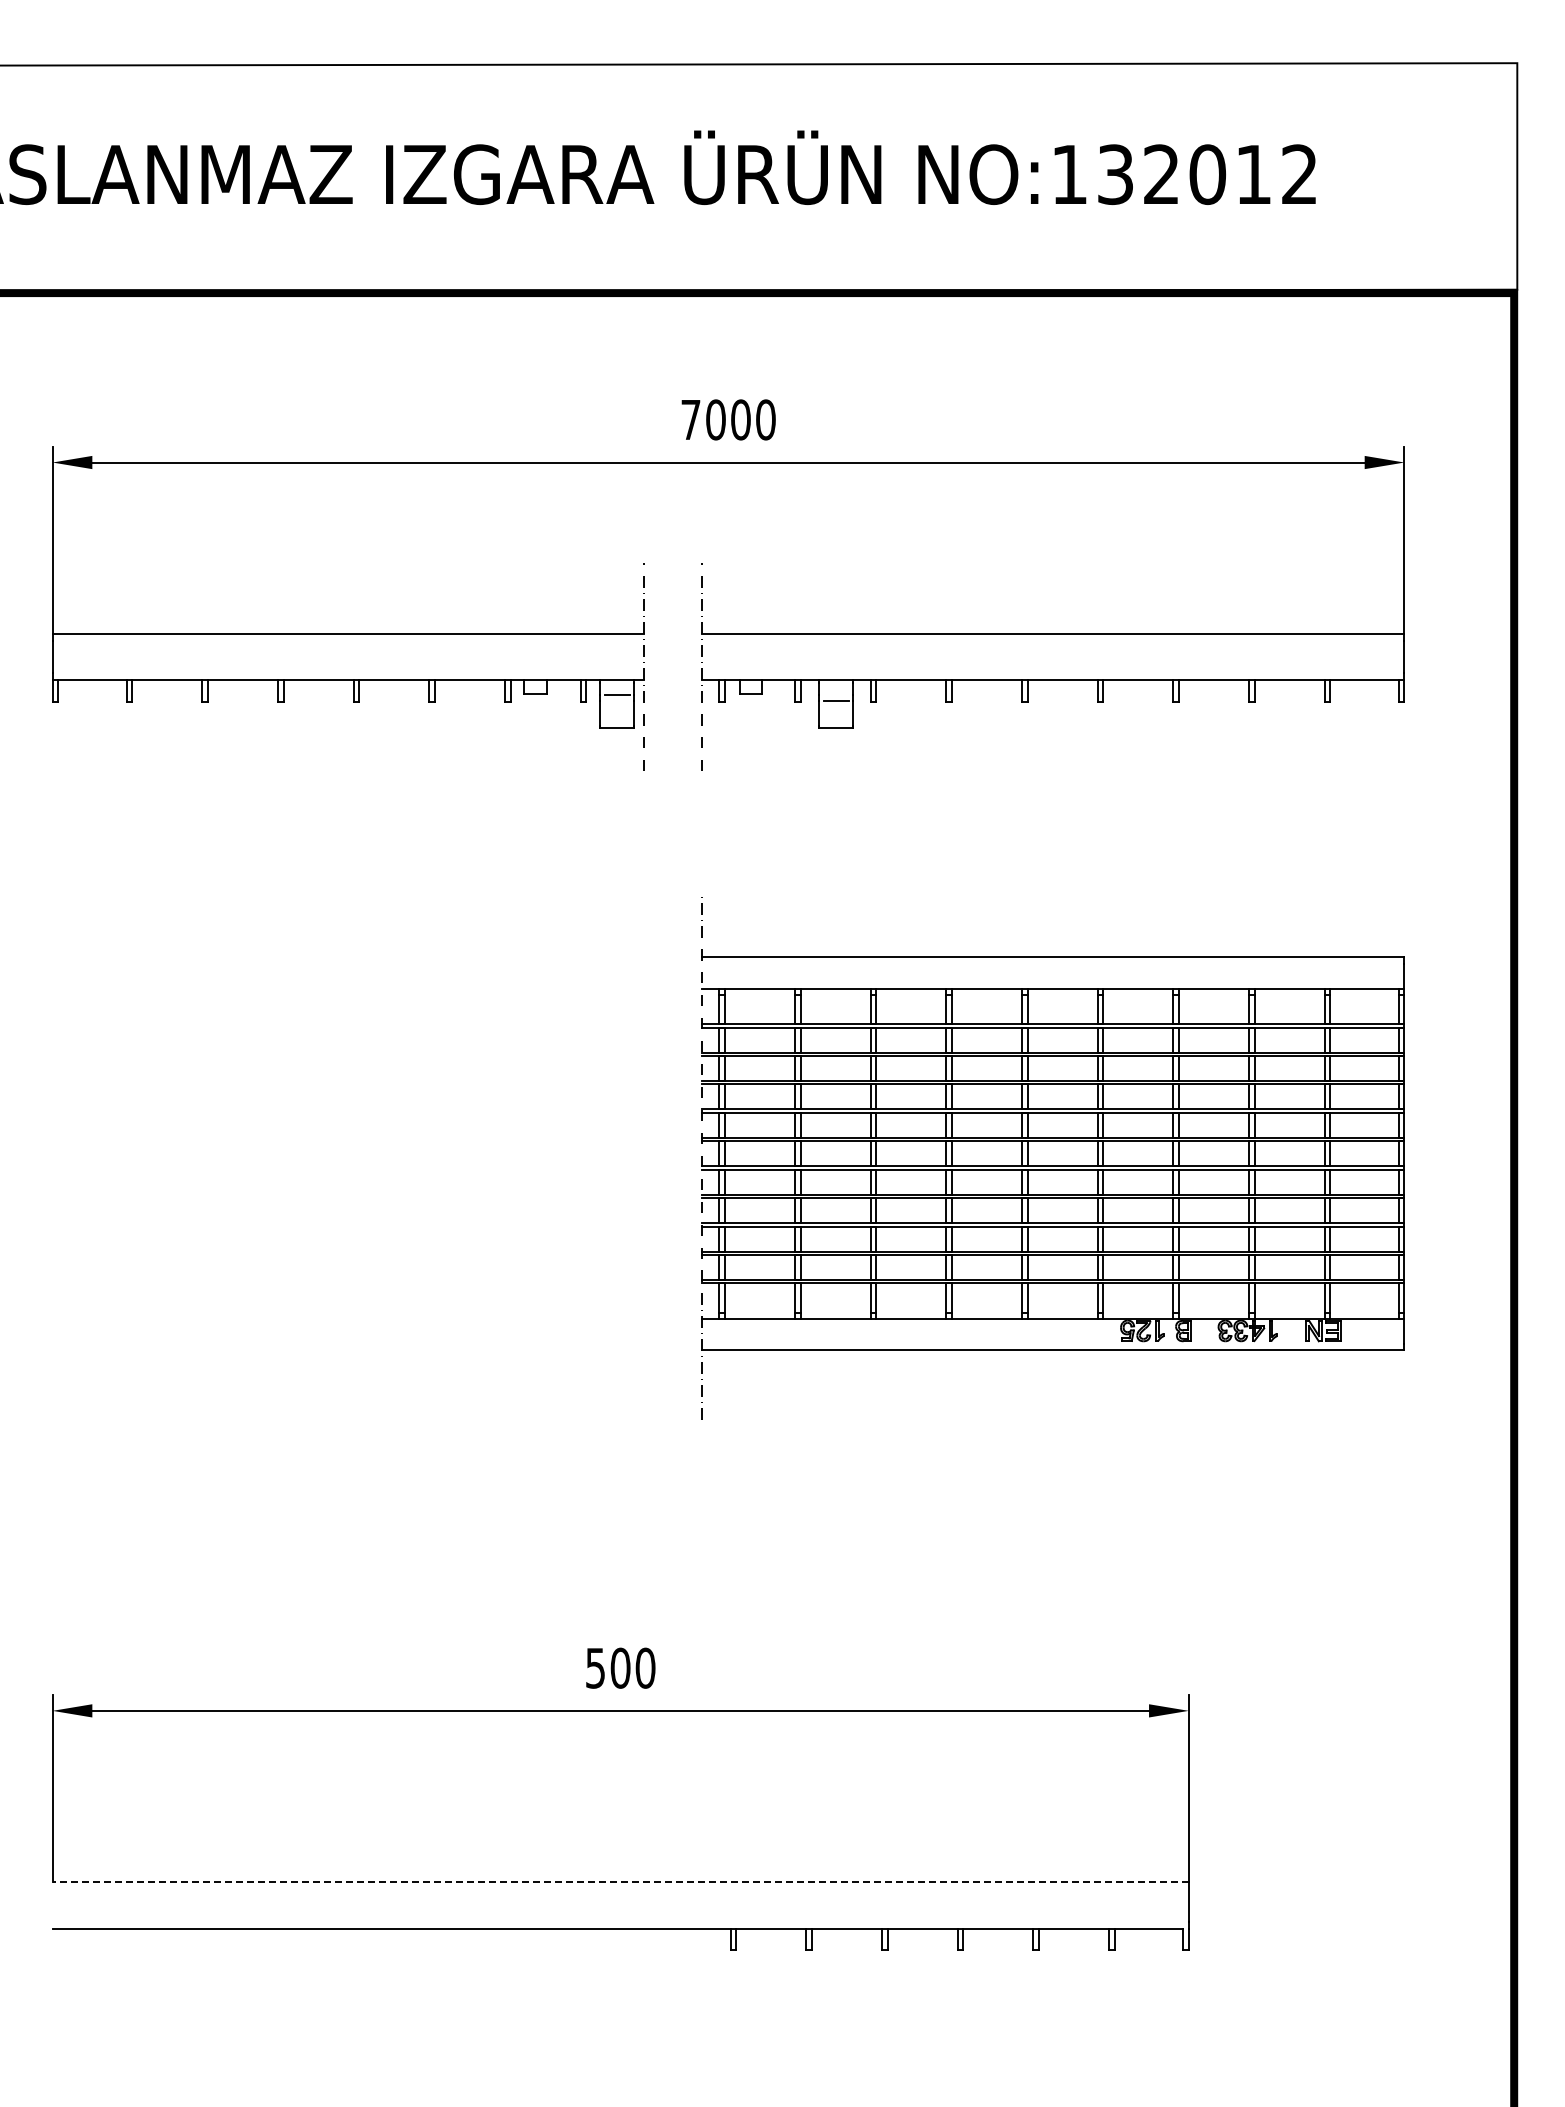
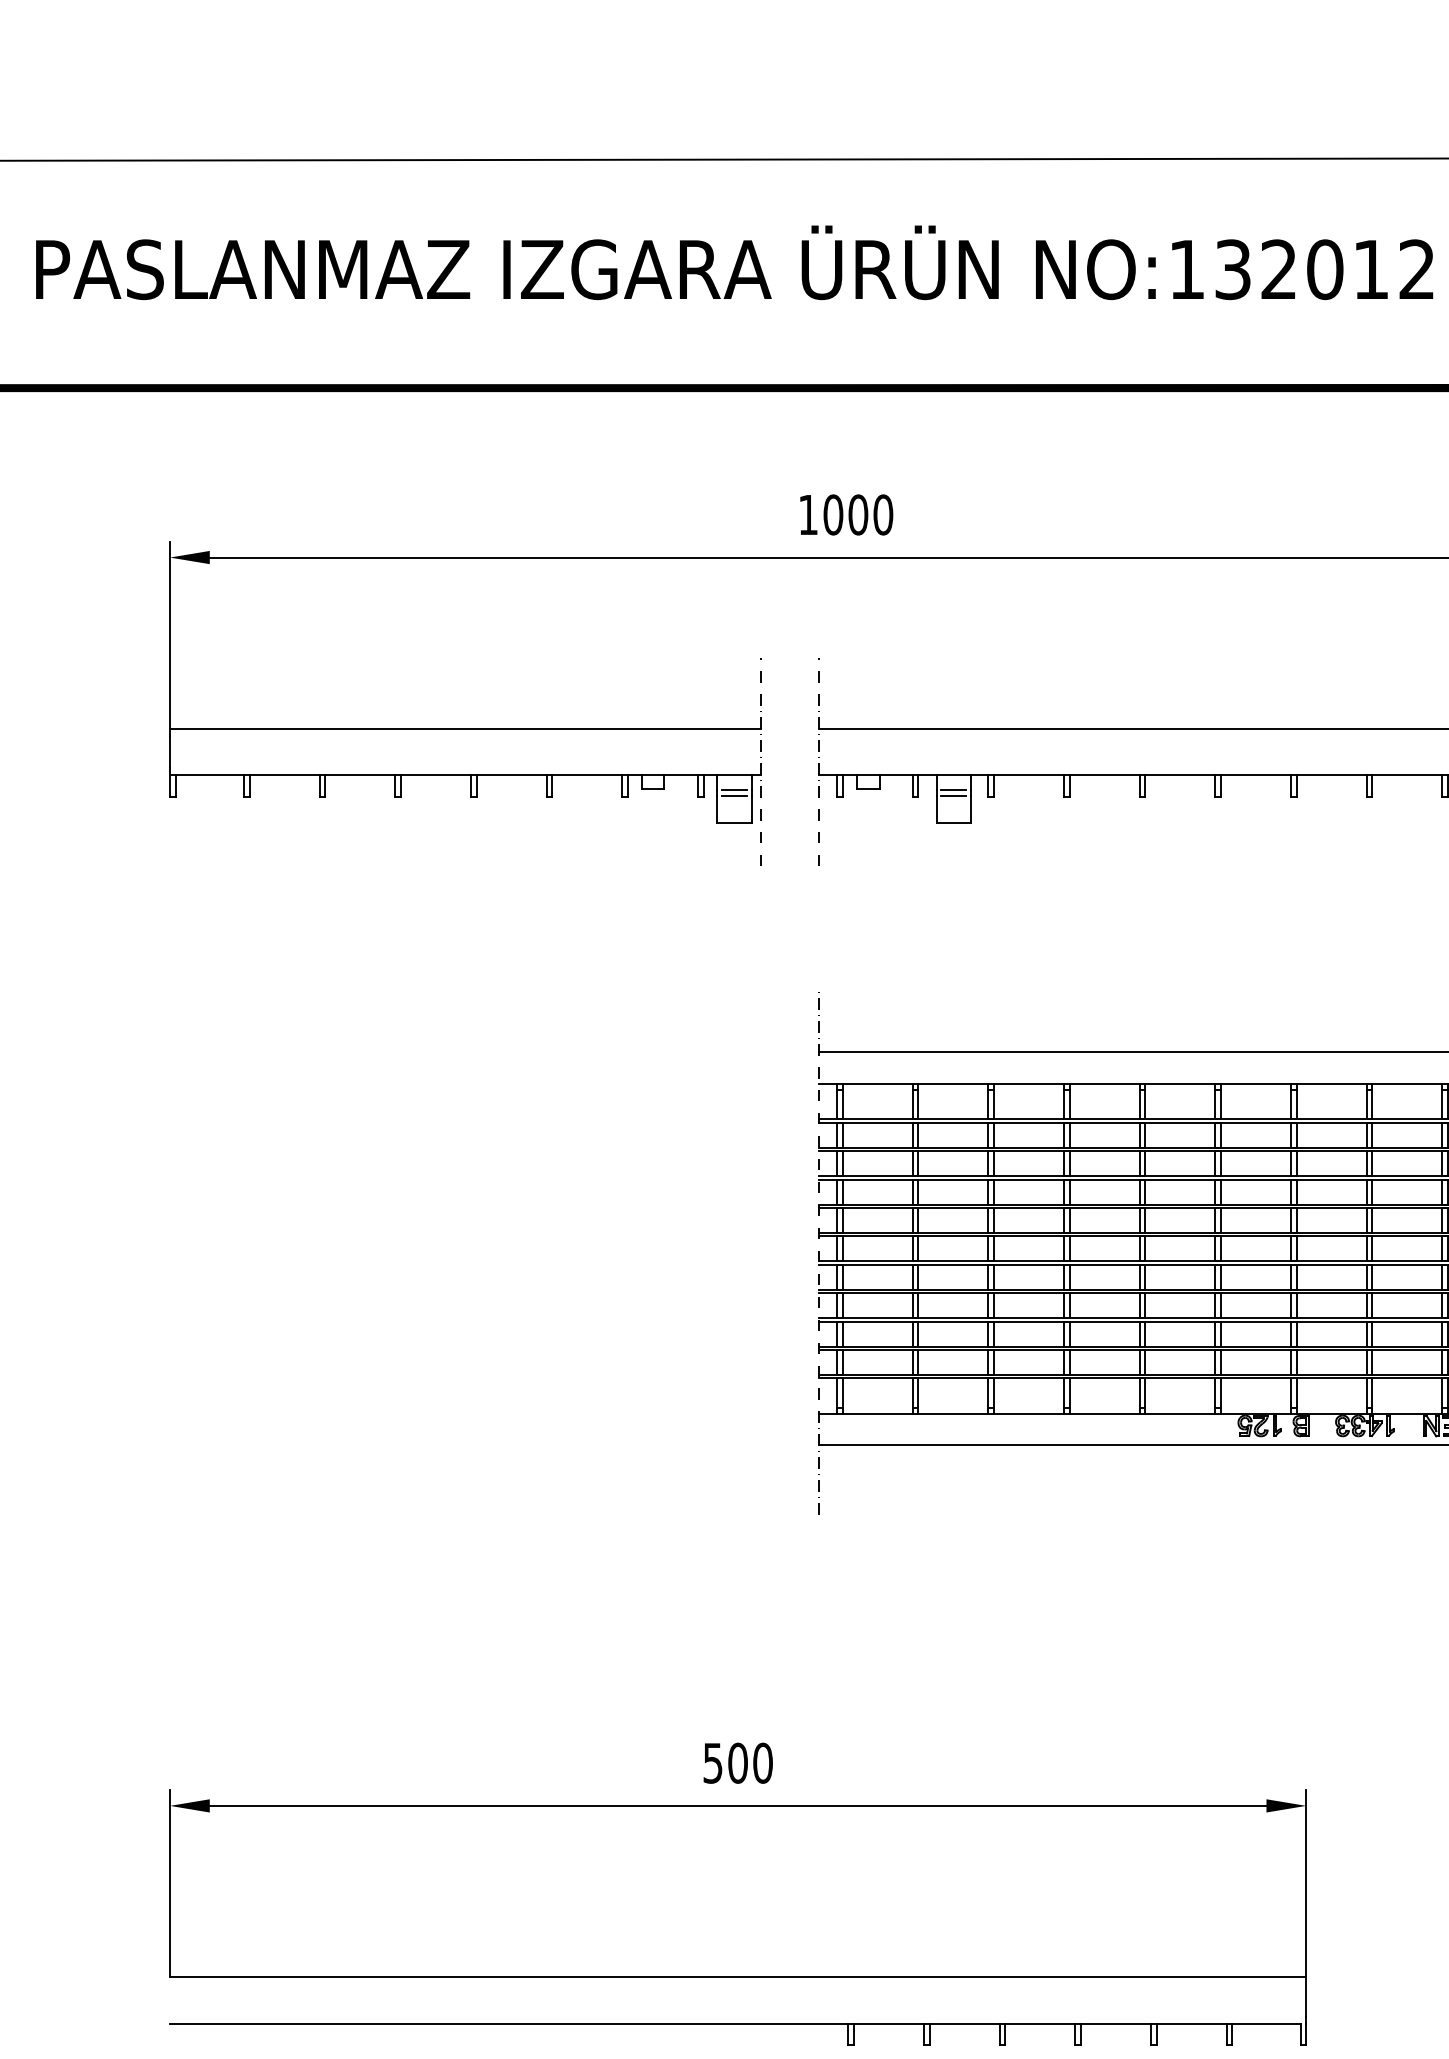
text: (690, 419) -> (807, 514), 7000 -> 1000
line: (835, 695) -> (952, 790), added
line: (616, 700) -> (733, 795), added
line: (620, 1882) -> (737, 1977), dashed -> solid

